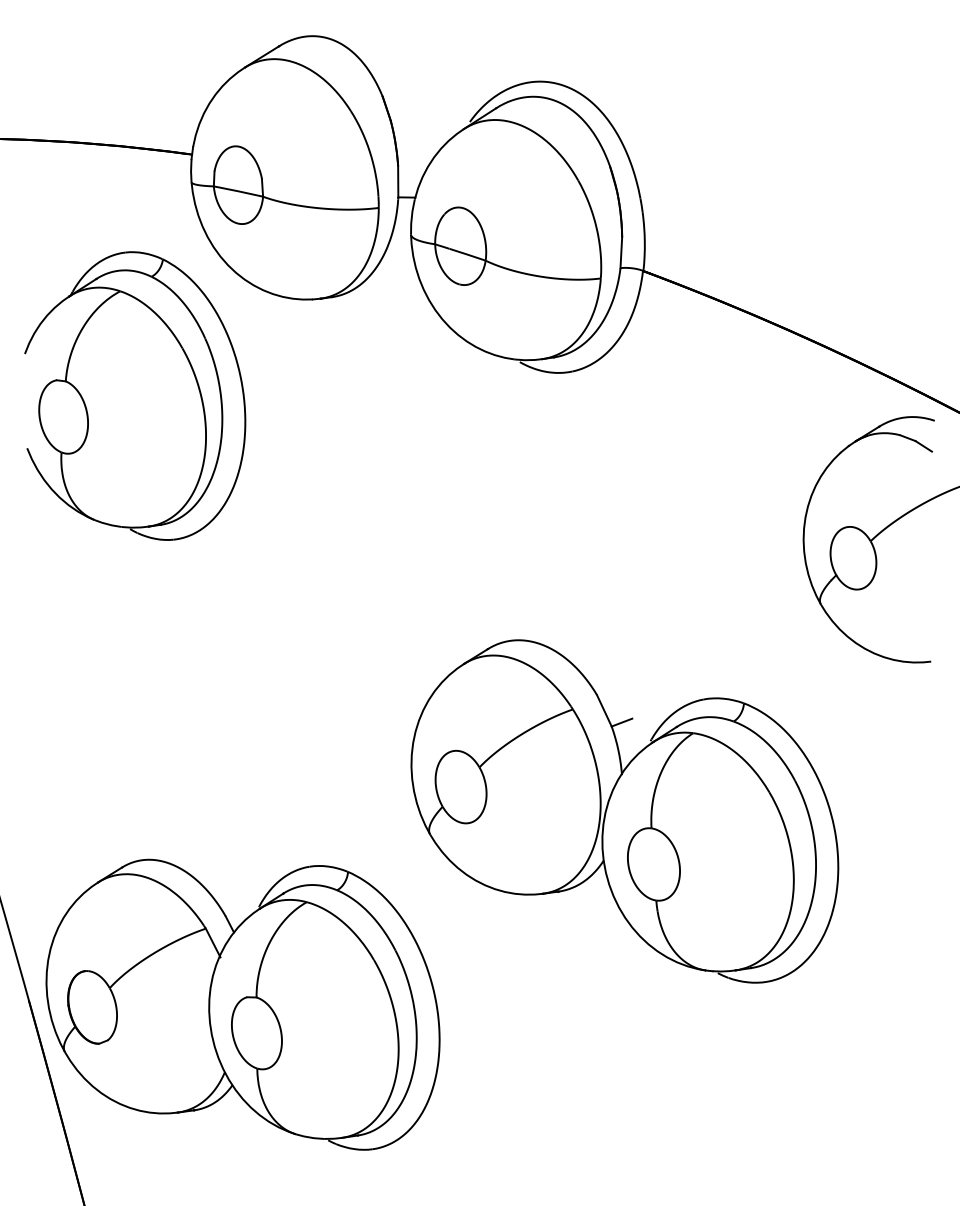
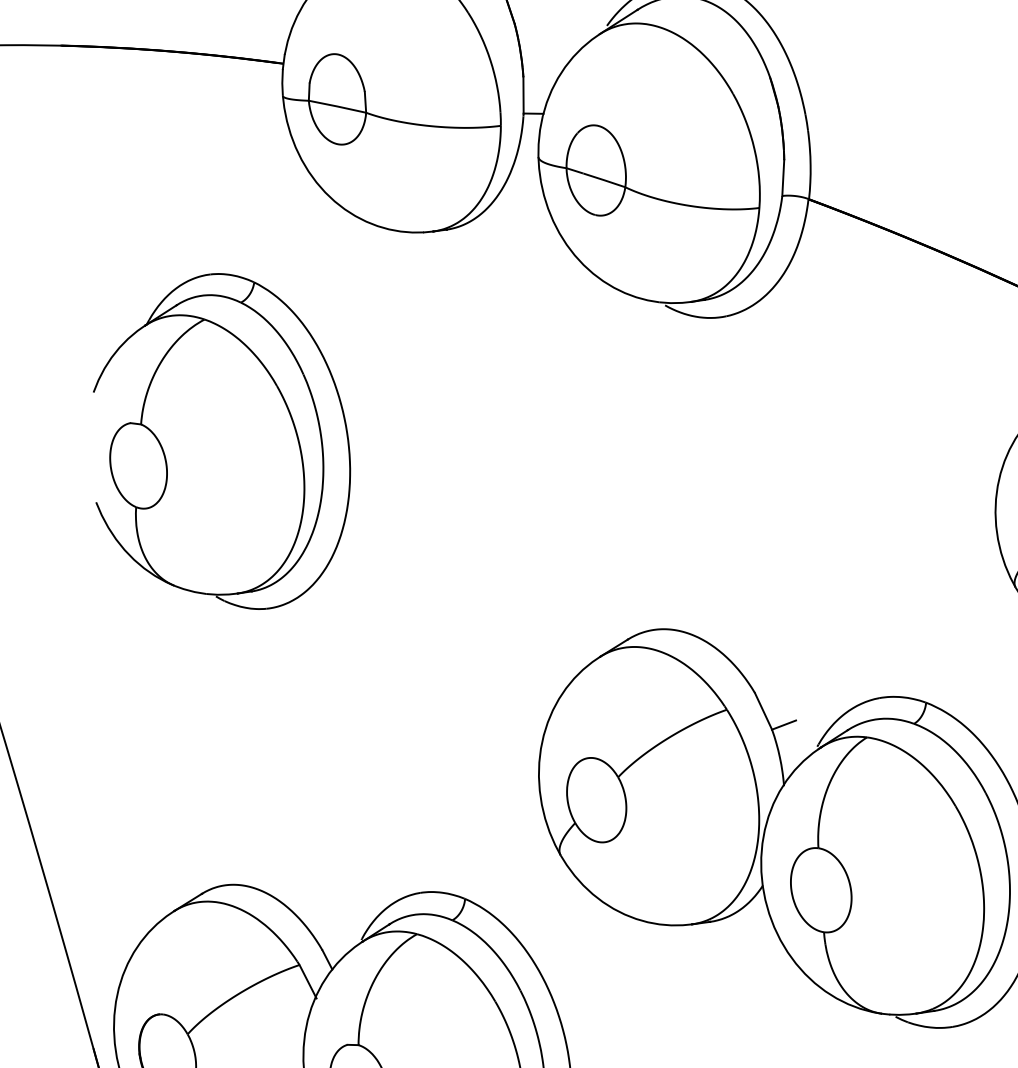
part: (135, 395) -> (222, 440), moved

